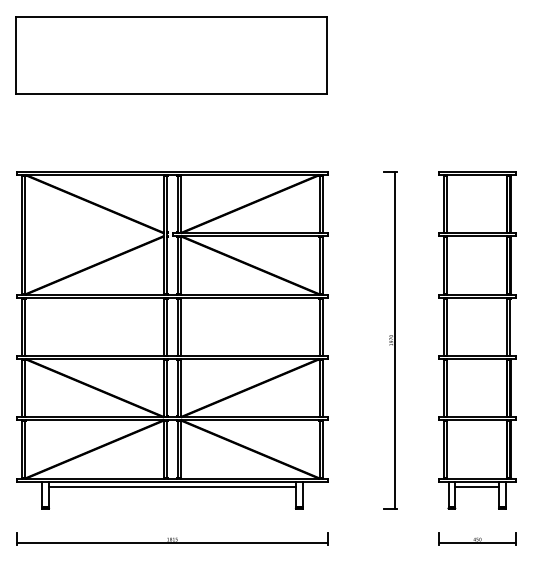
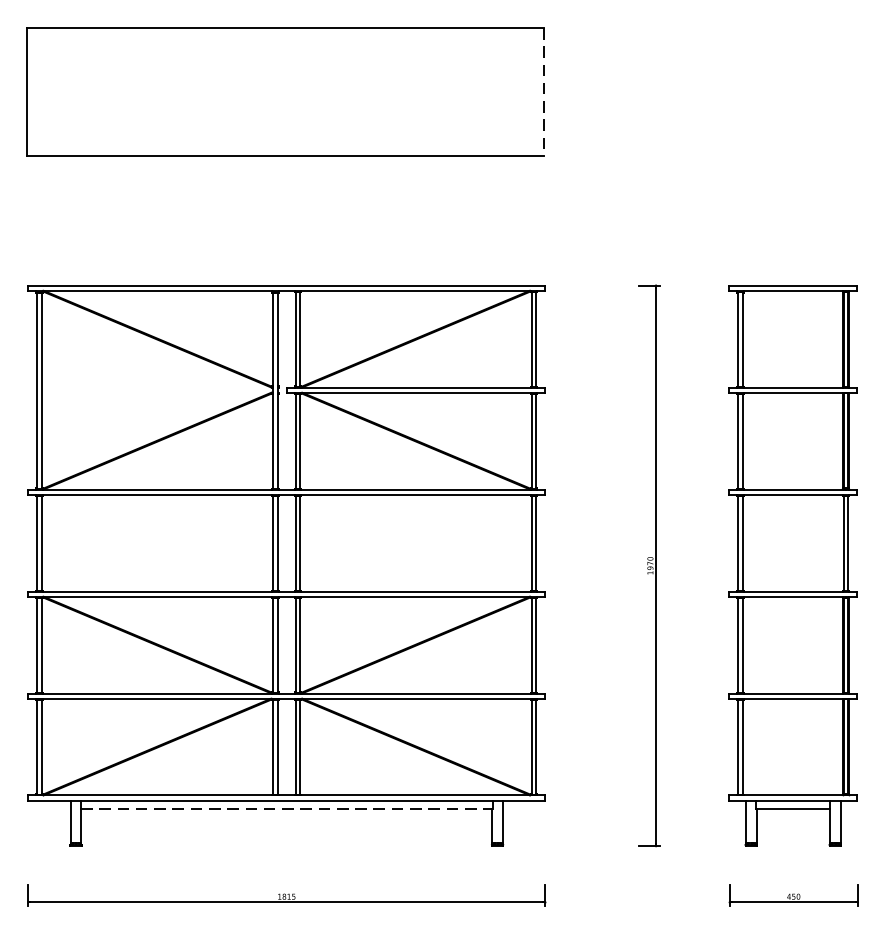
line: (327, 55) -> (544, 92), solid -> dashed
line: (172, 486) -> (286, 808), solid -> dashed

